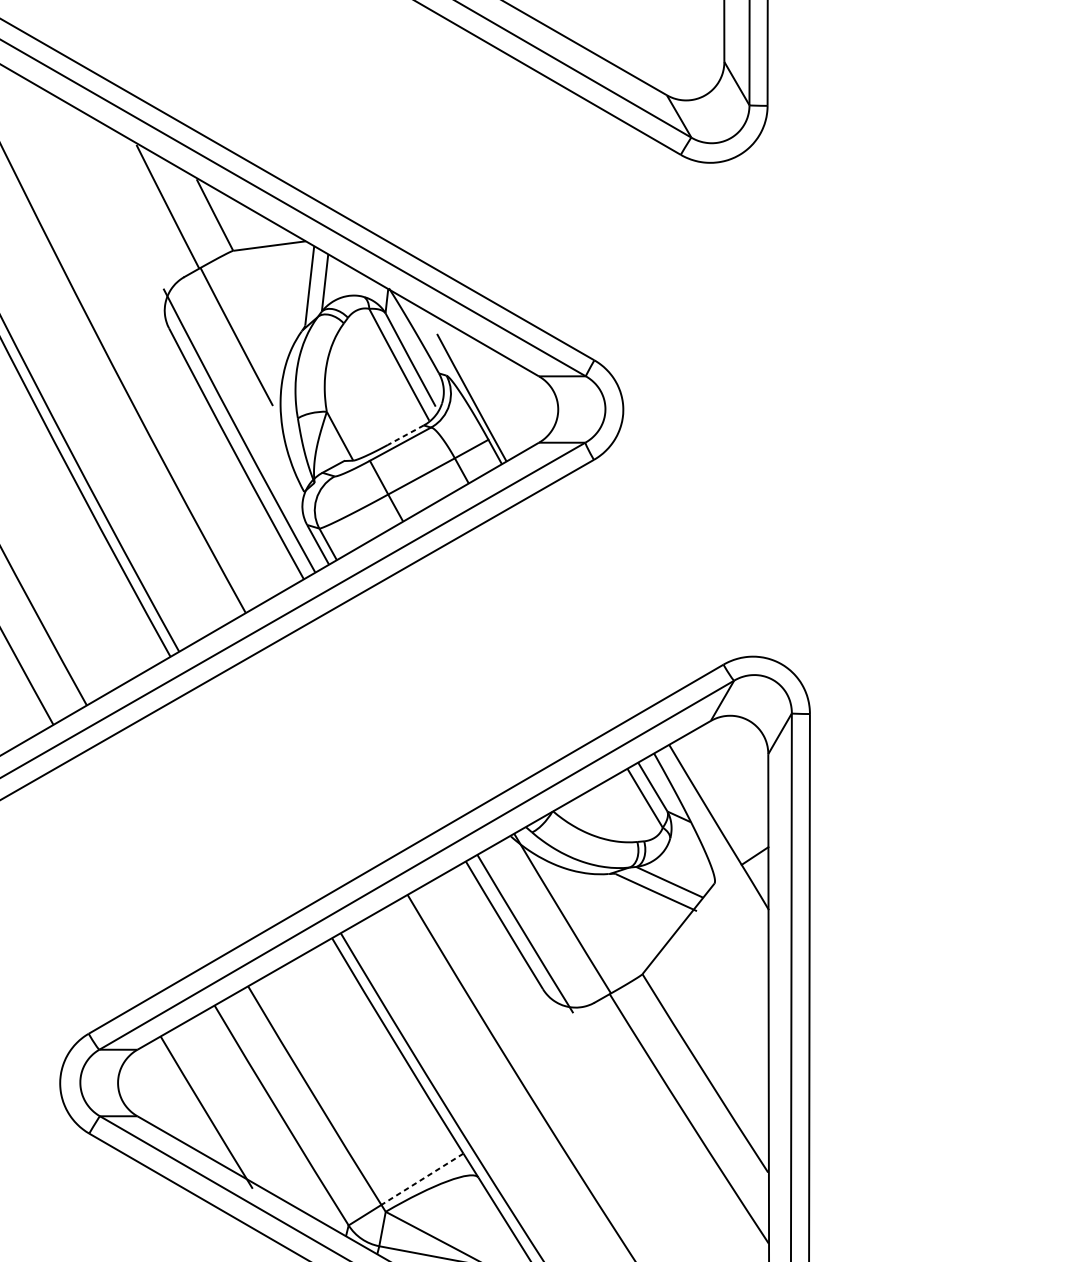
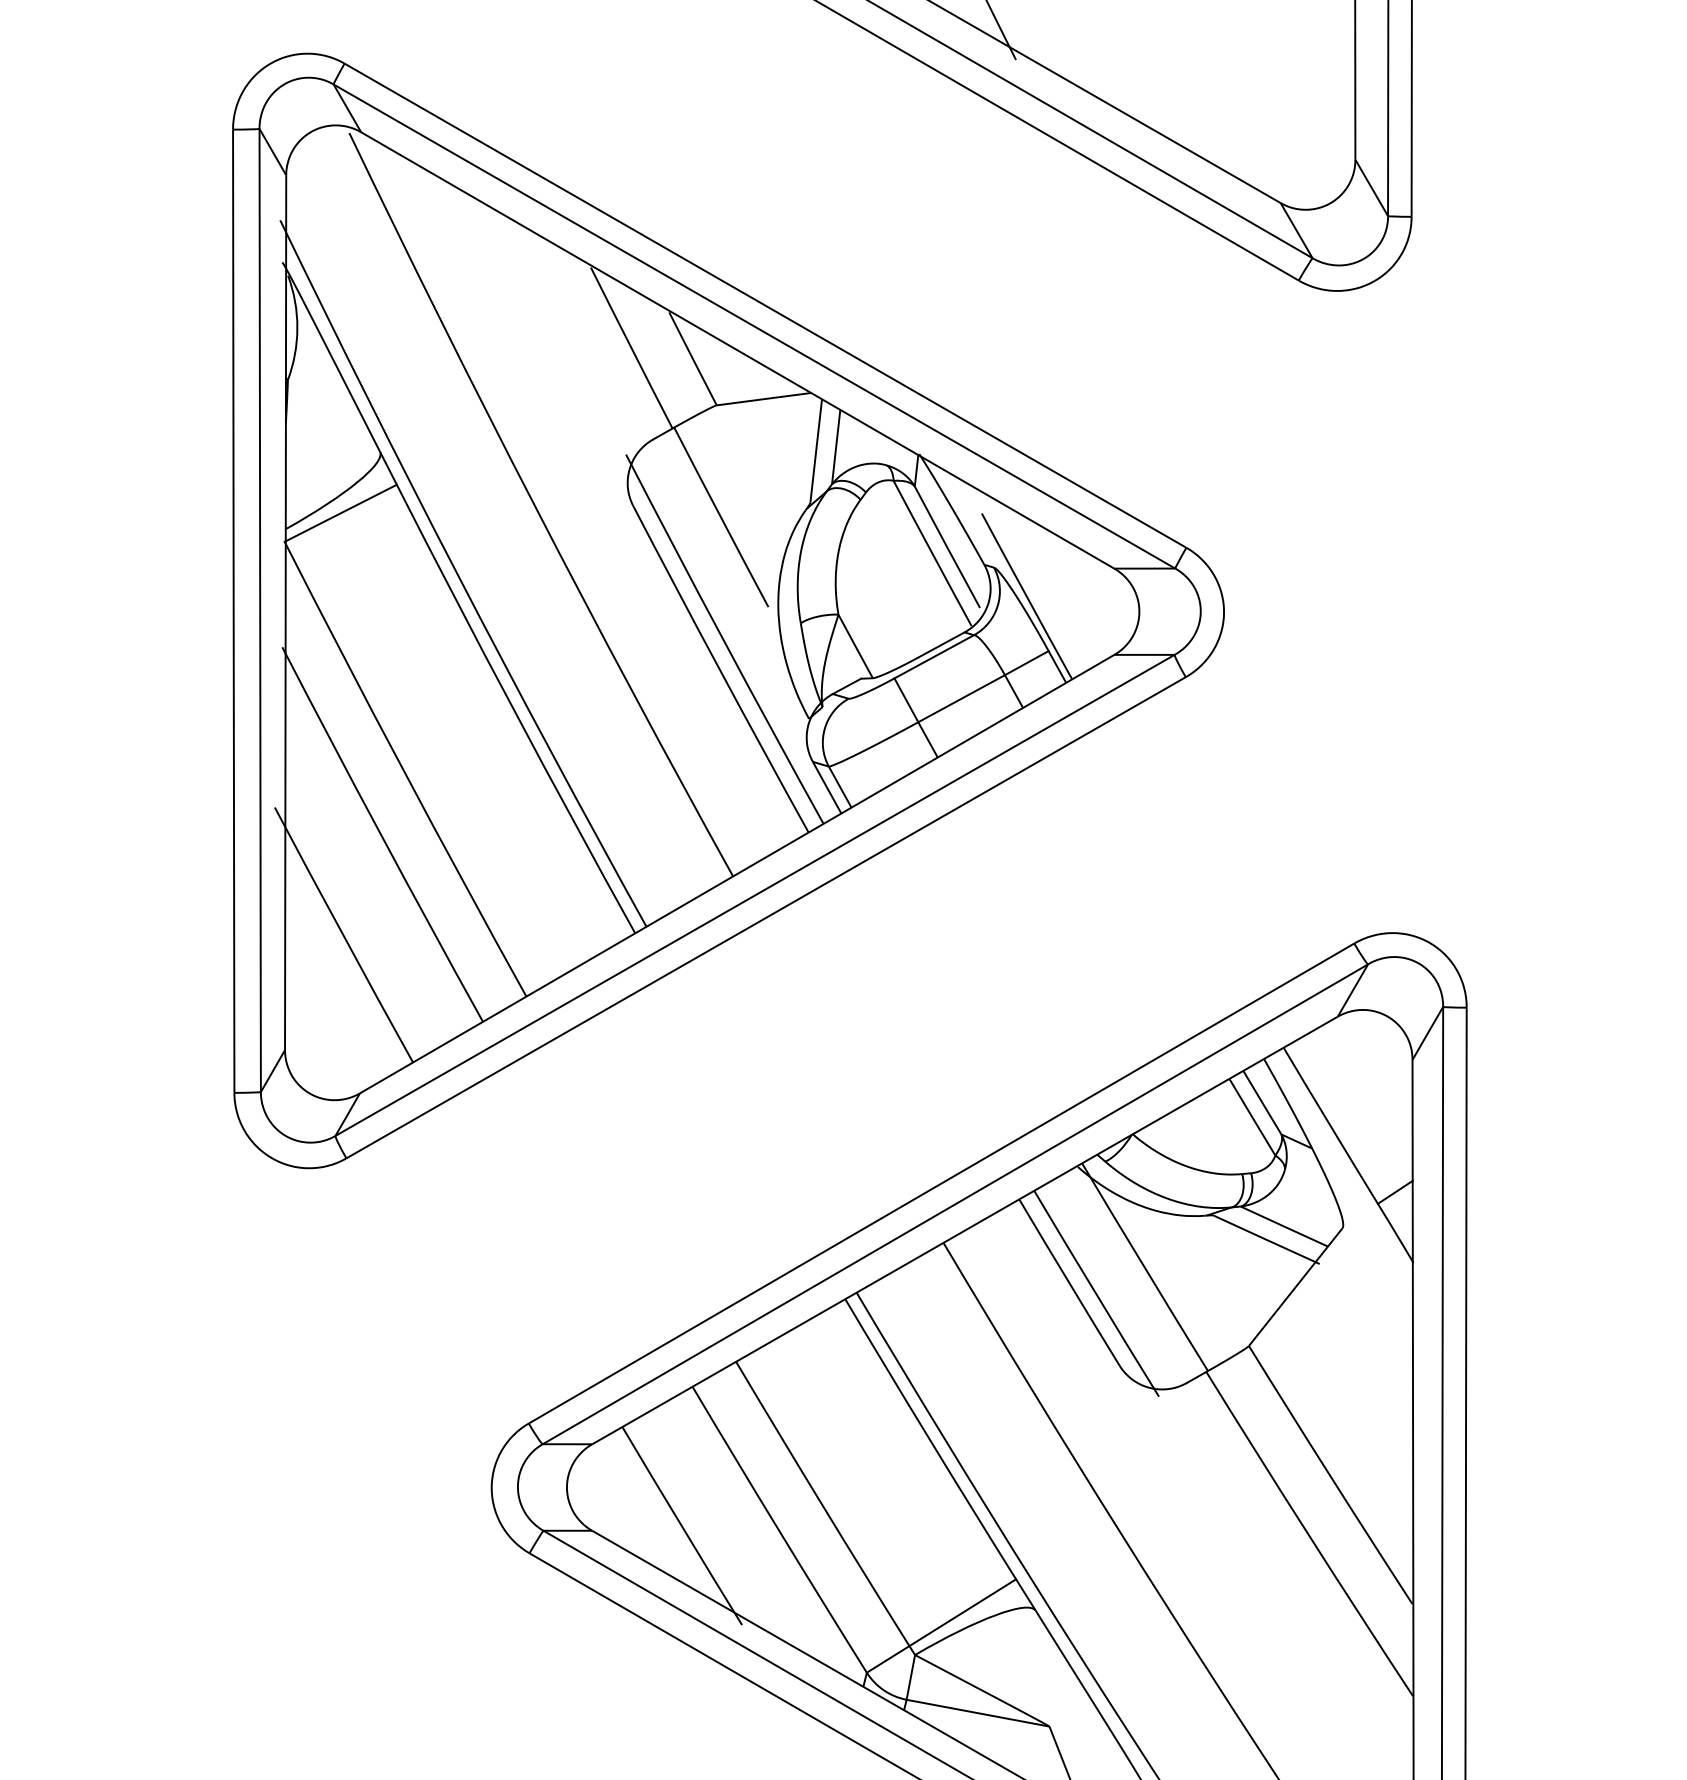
line: (406, 435) -> (941, 645), dashed -> solid
line: (422, 1179) -> (962, 1612), dashed -> solid

